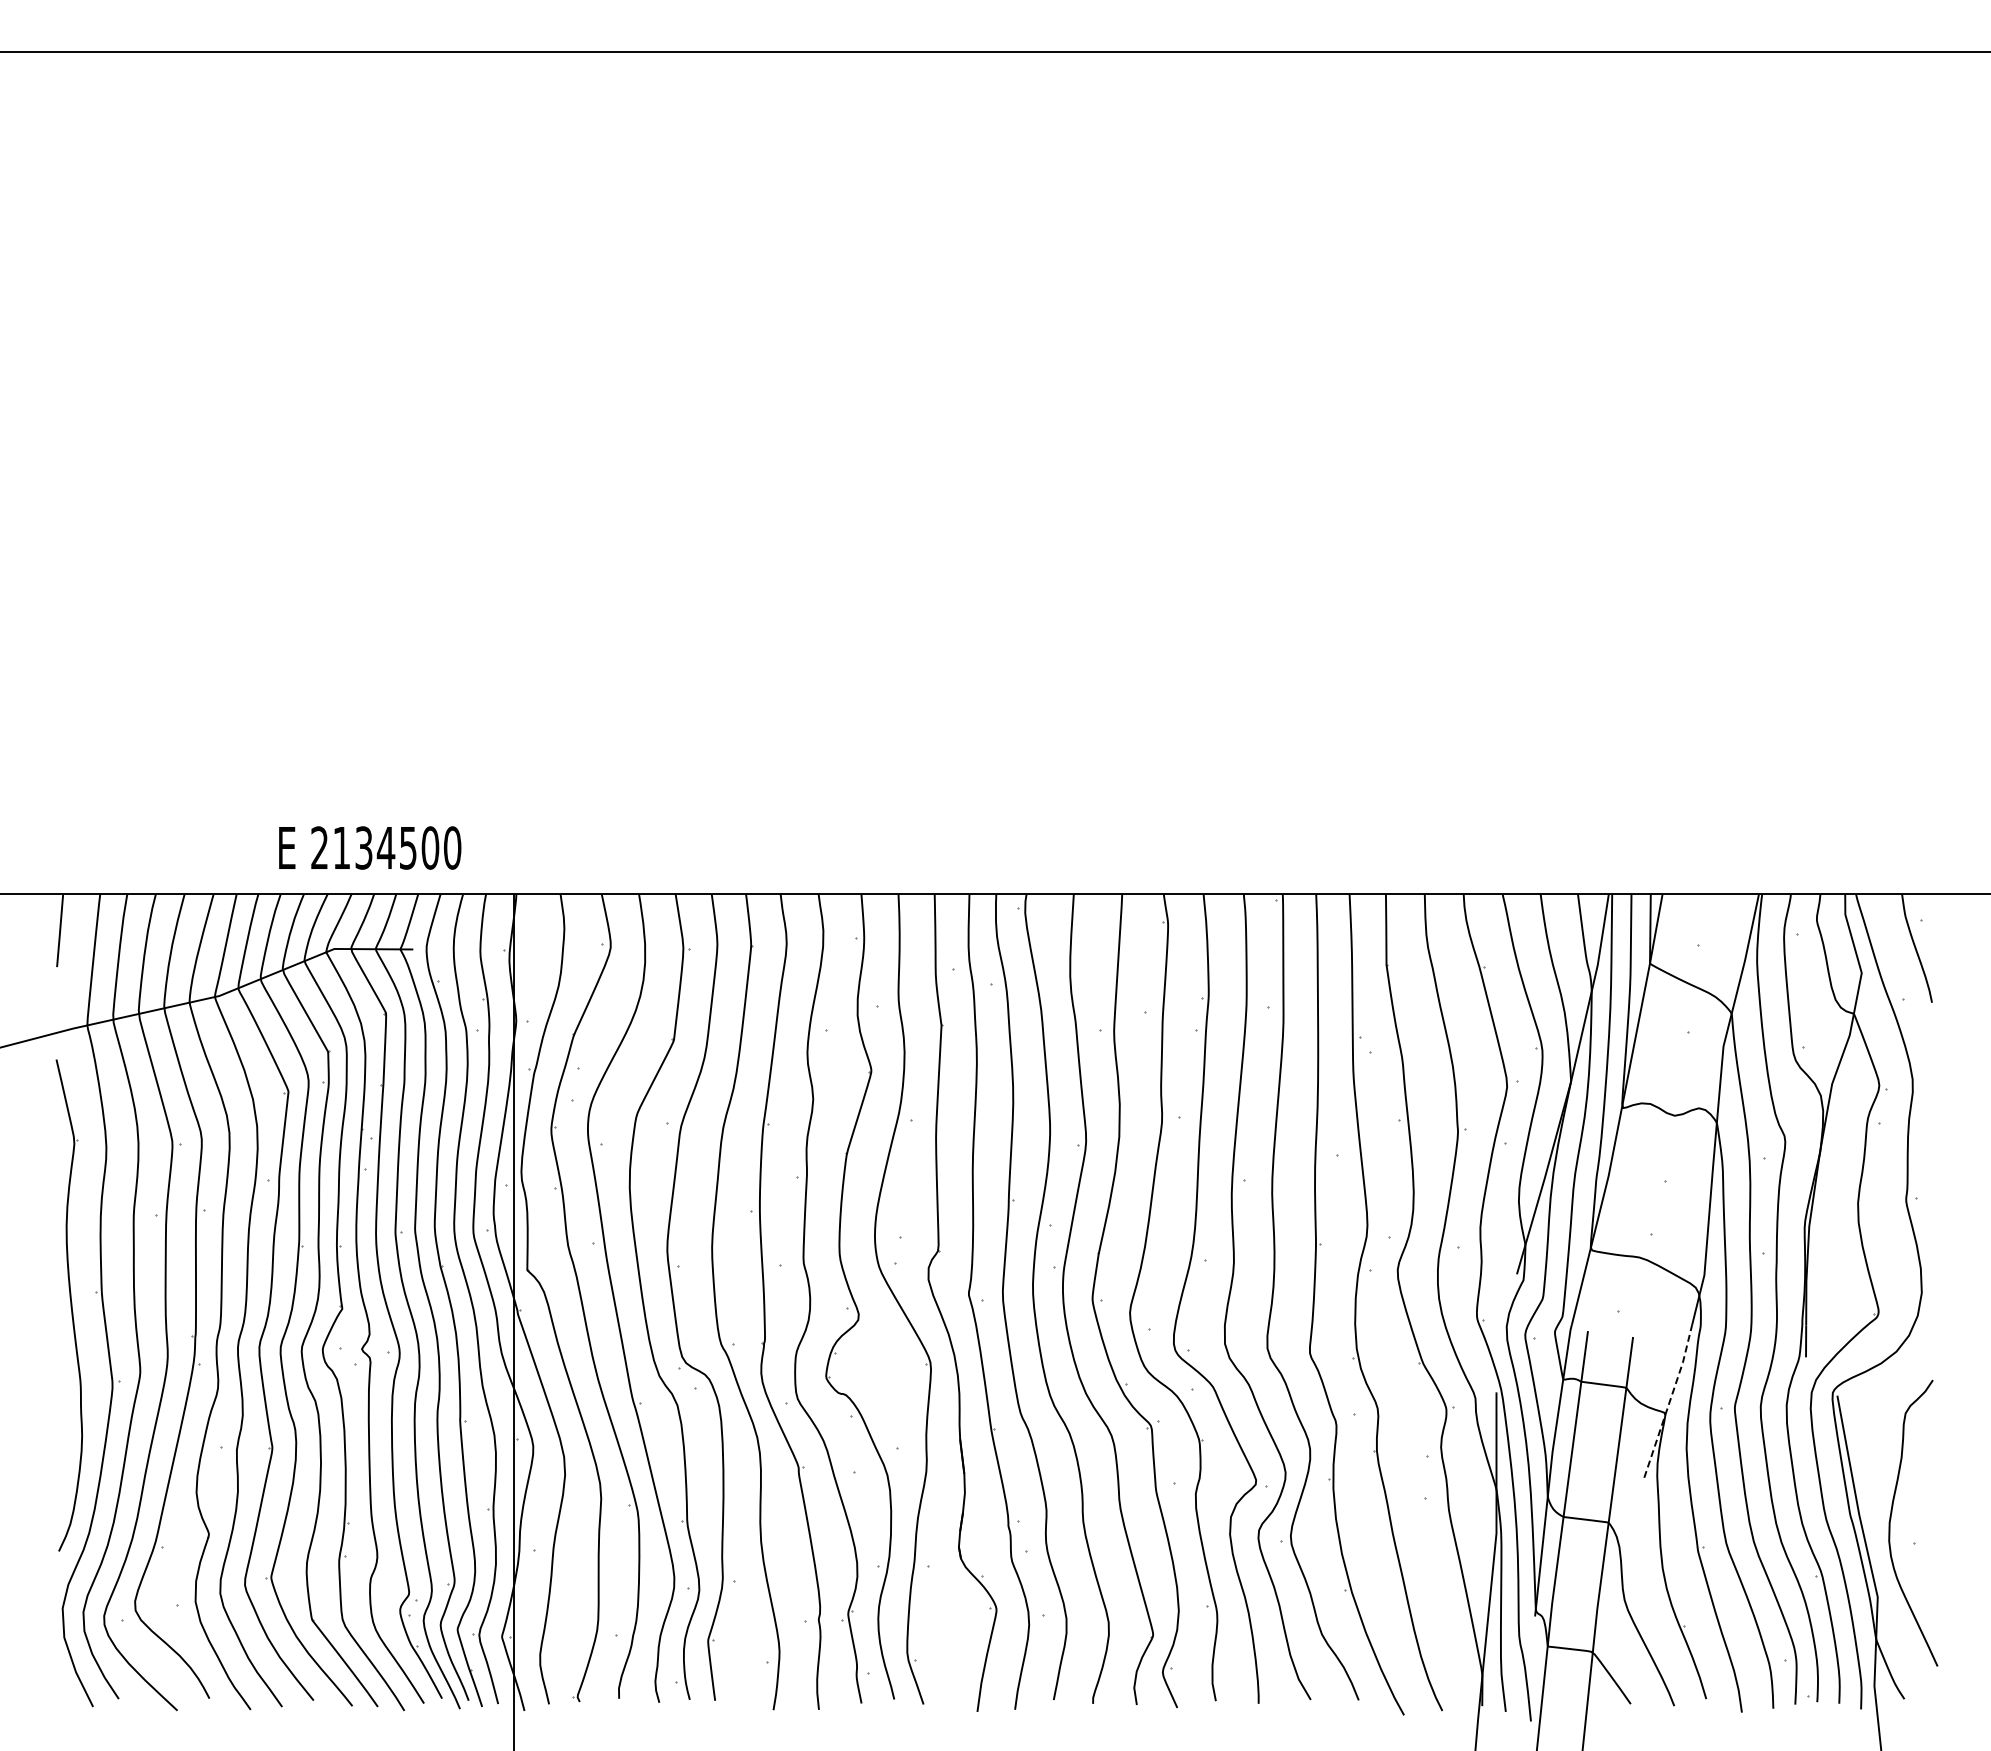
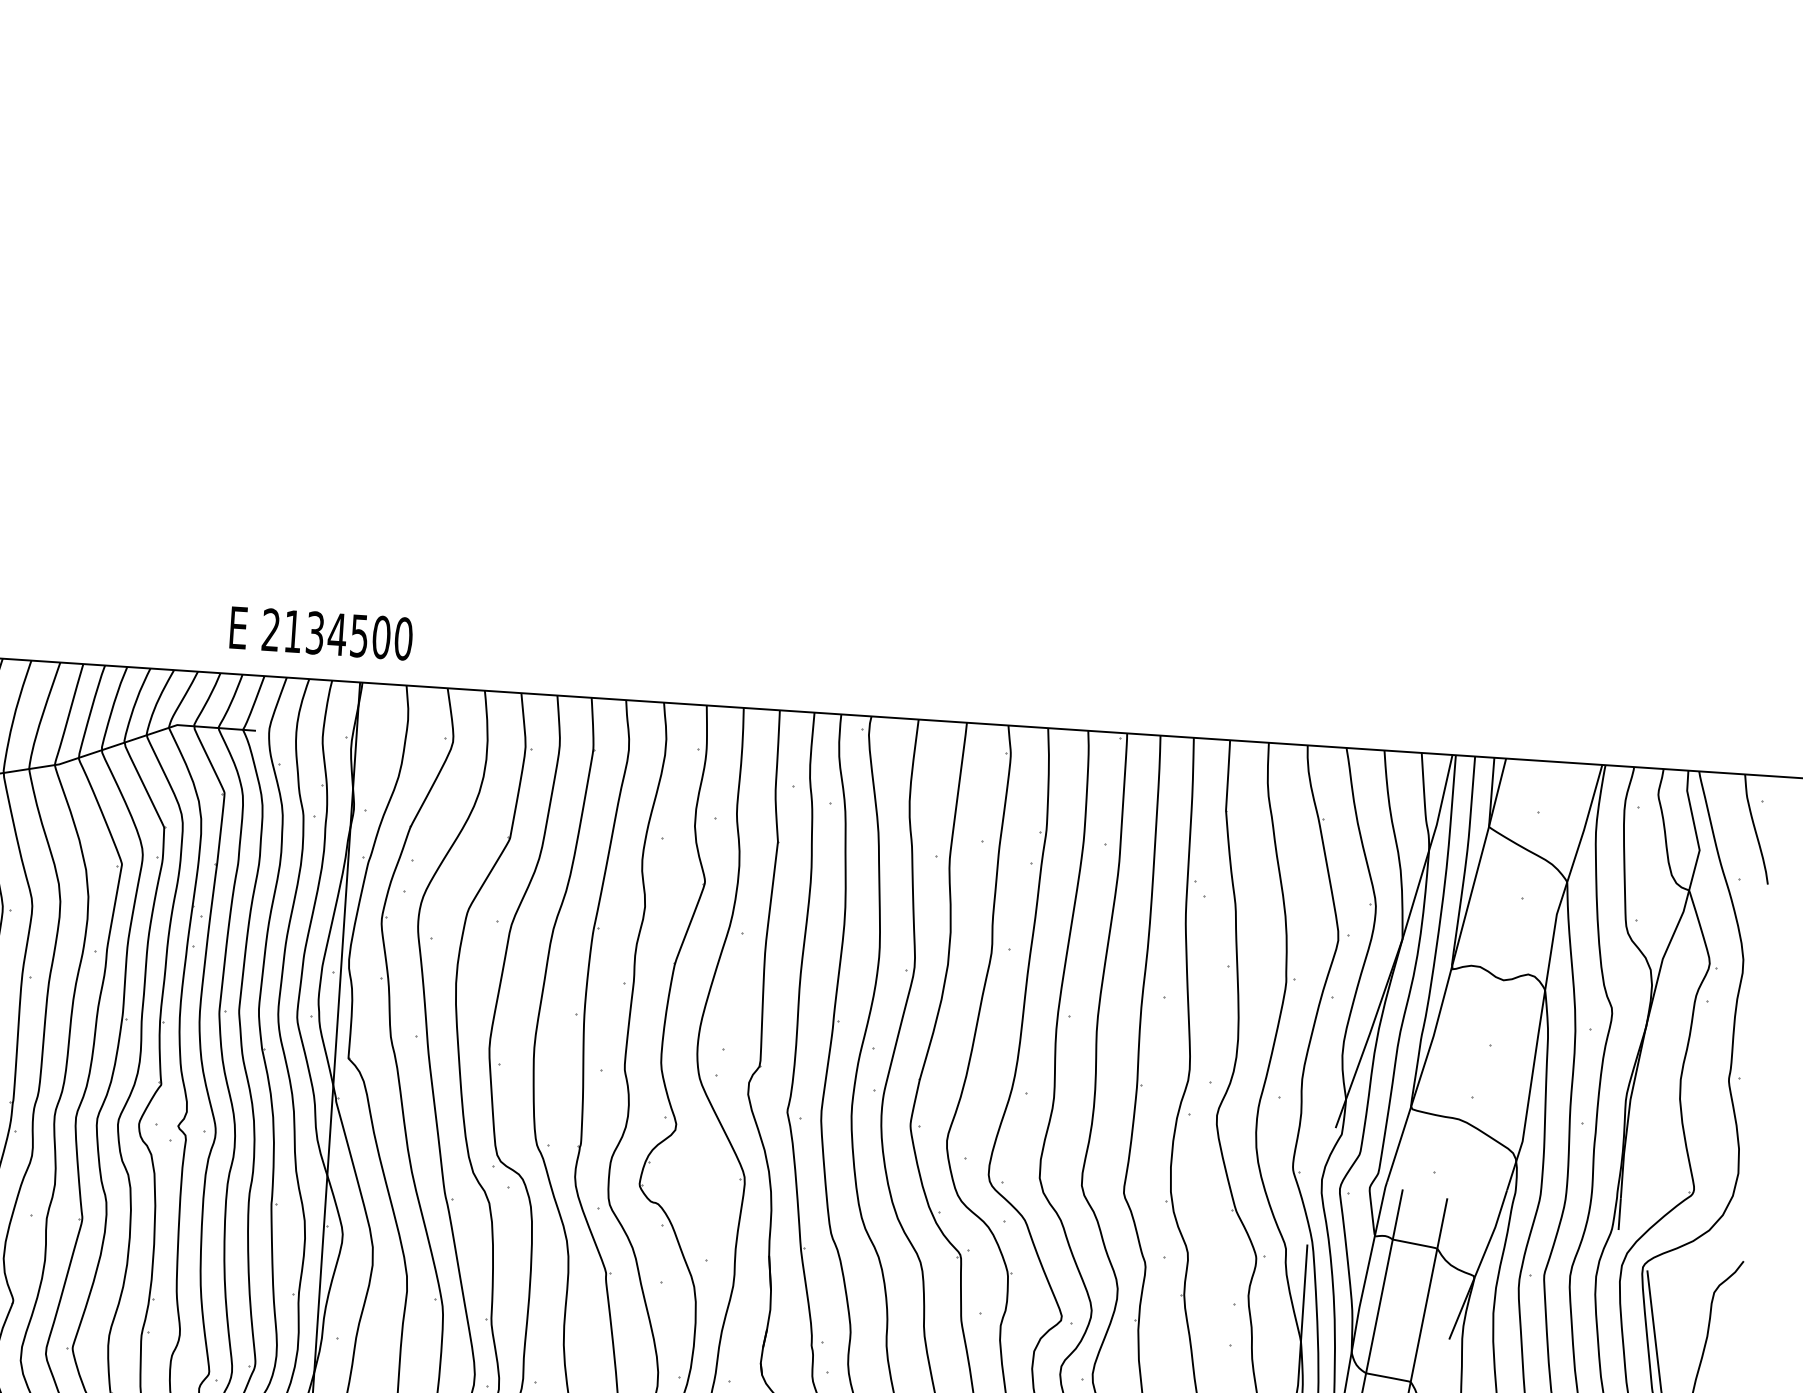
text: (370, 847) -> (321, 632), moved
line: (1669, 1401) -> (1479, 1265), dashed -> solid

